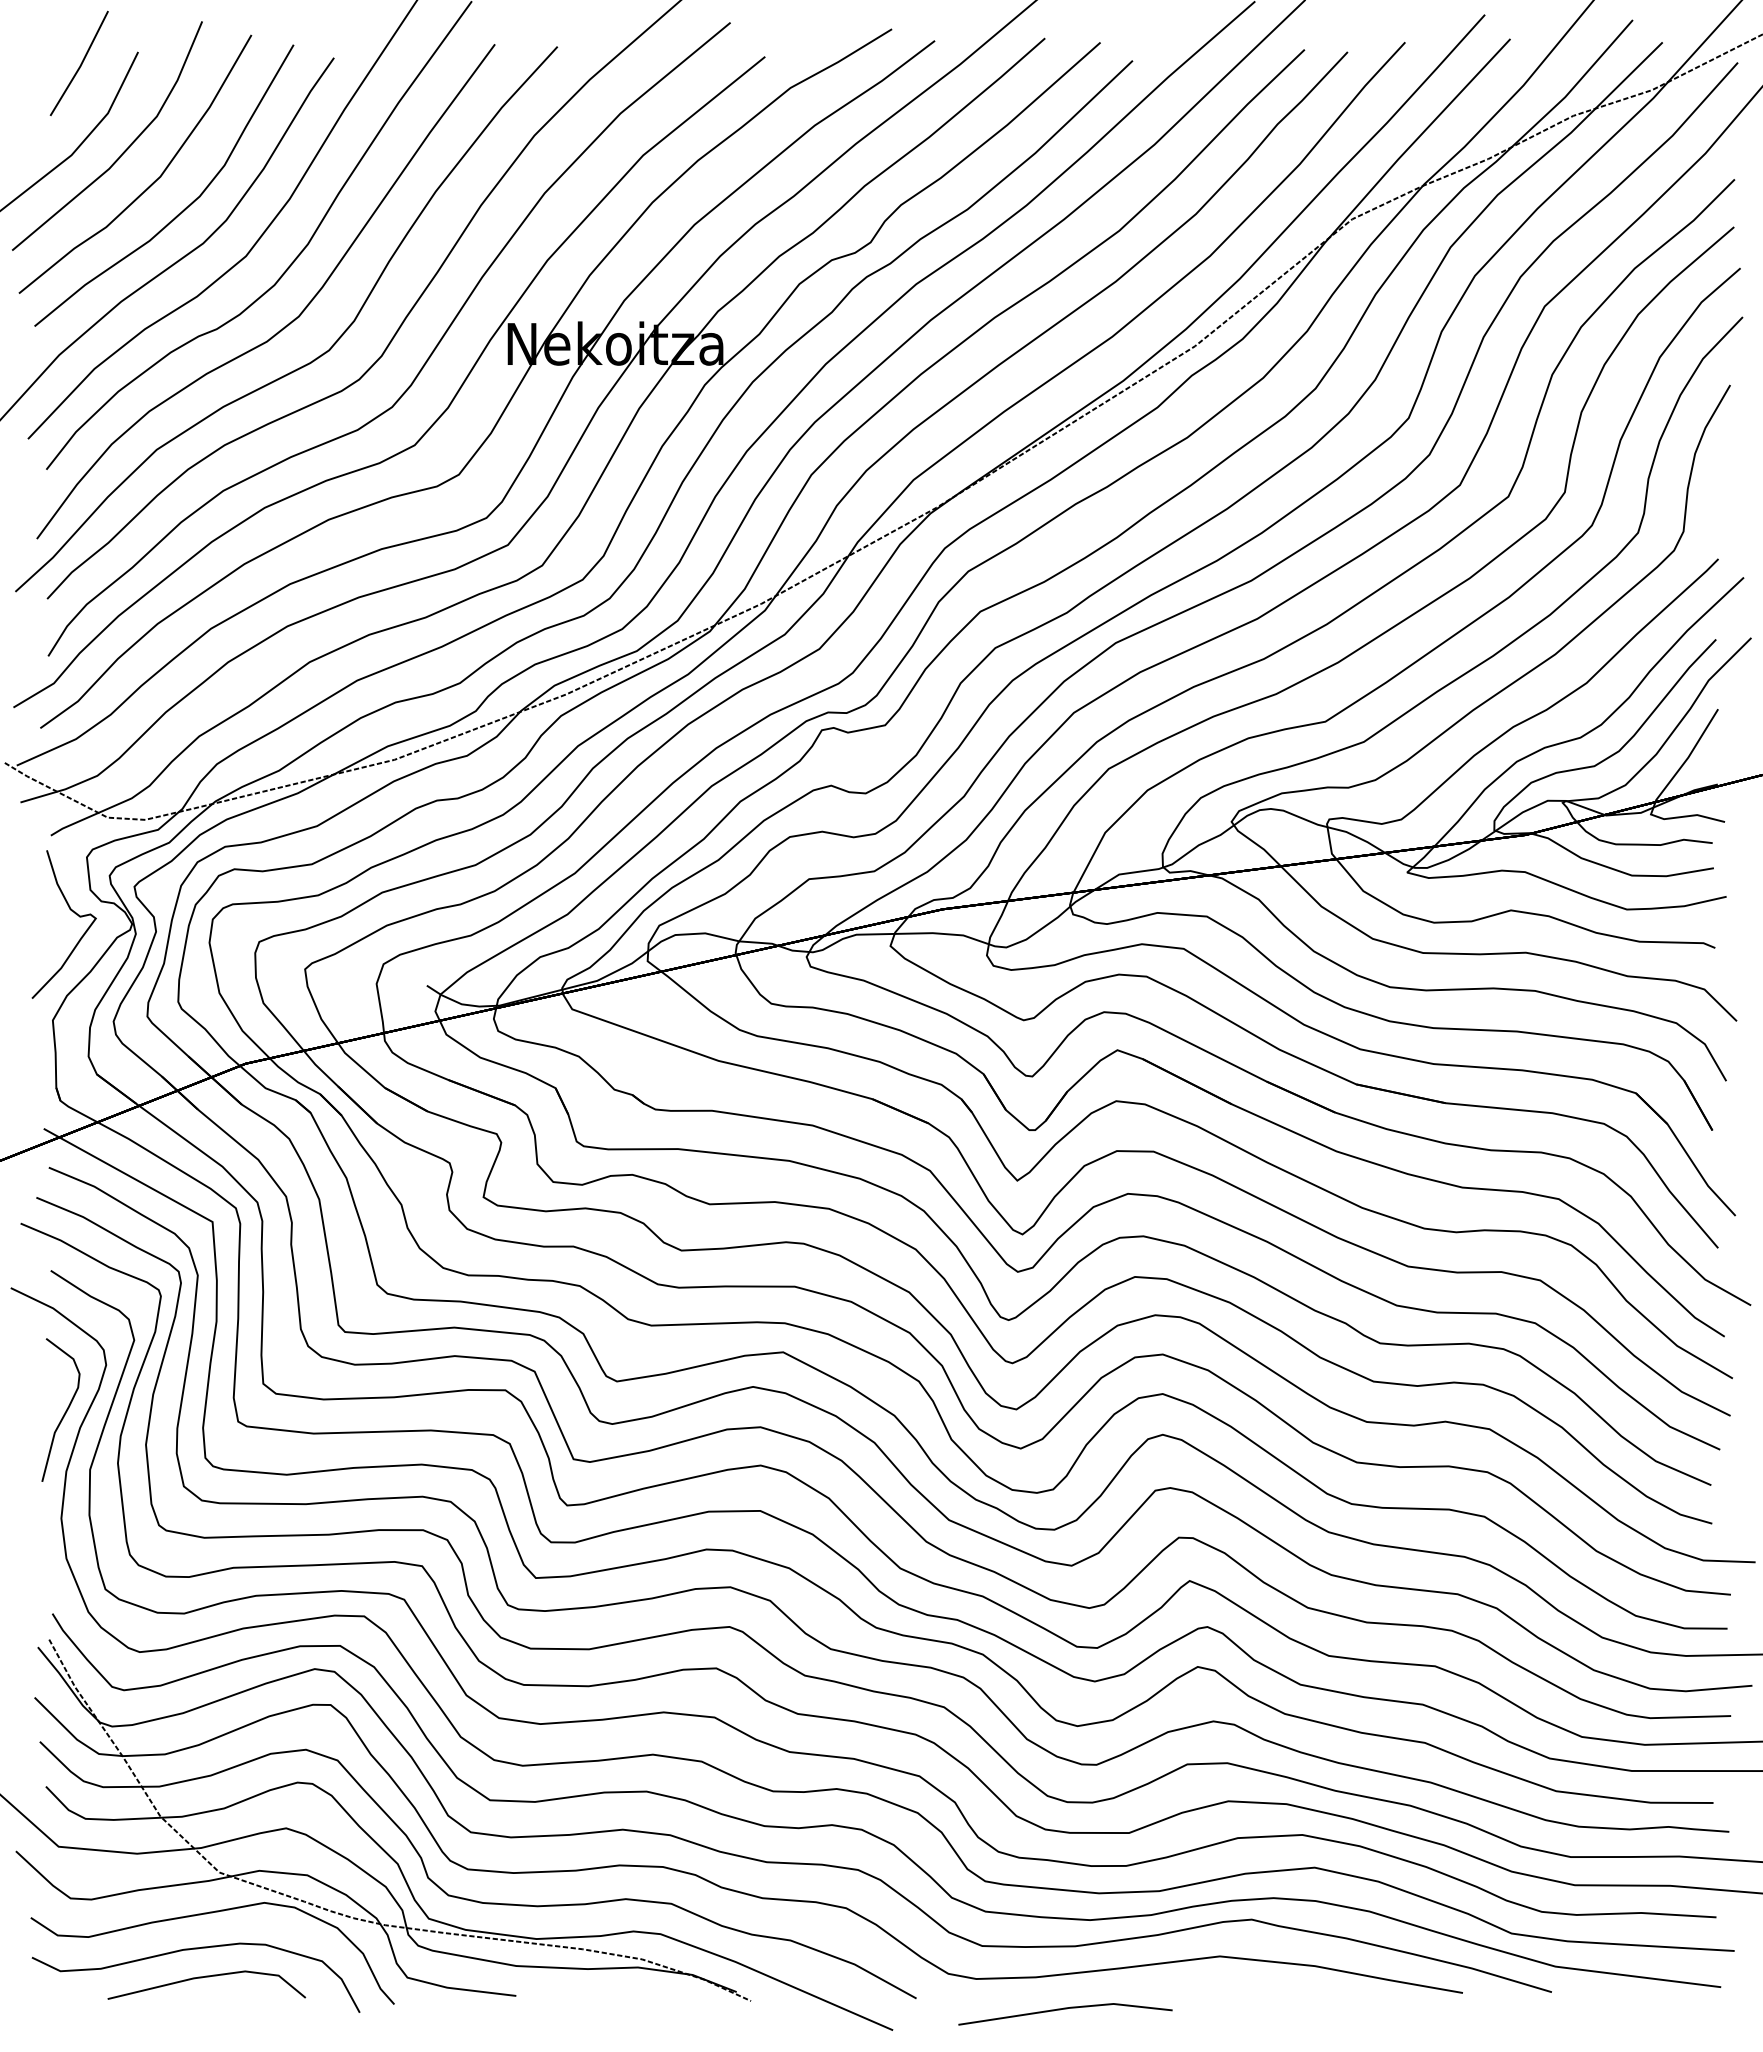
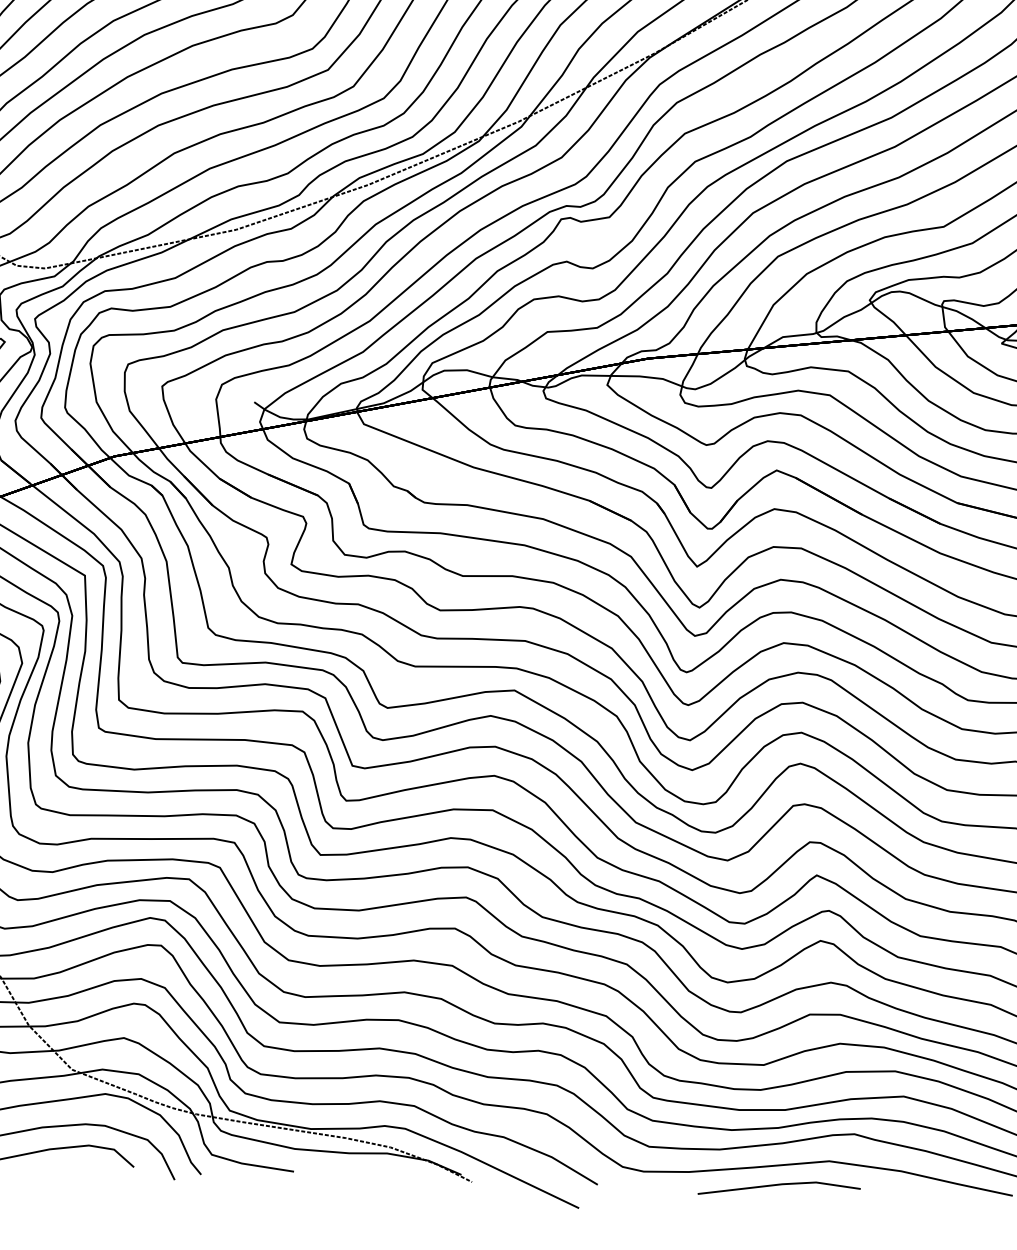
line: (1065, 2009) -> (779, 1185), moved

